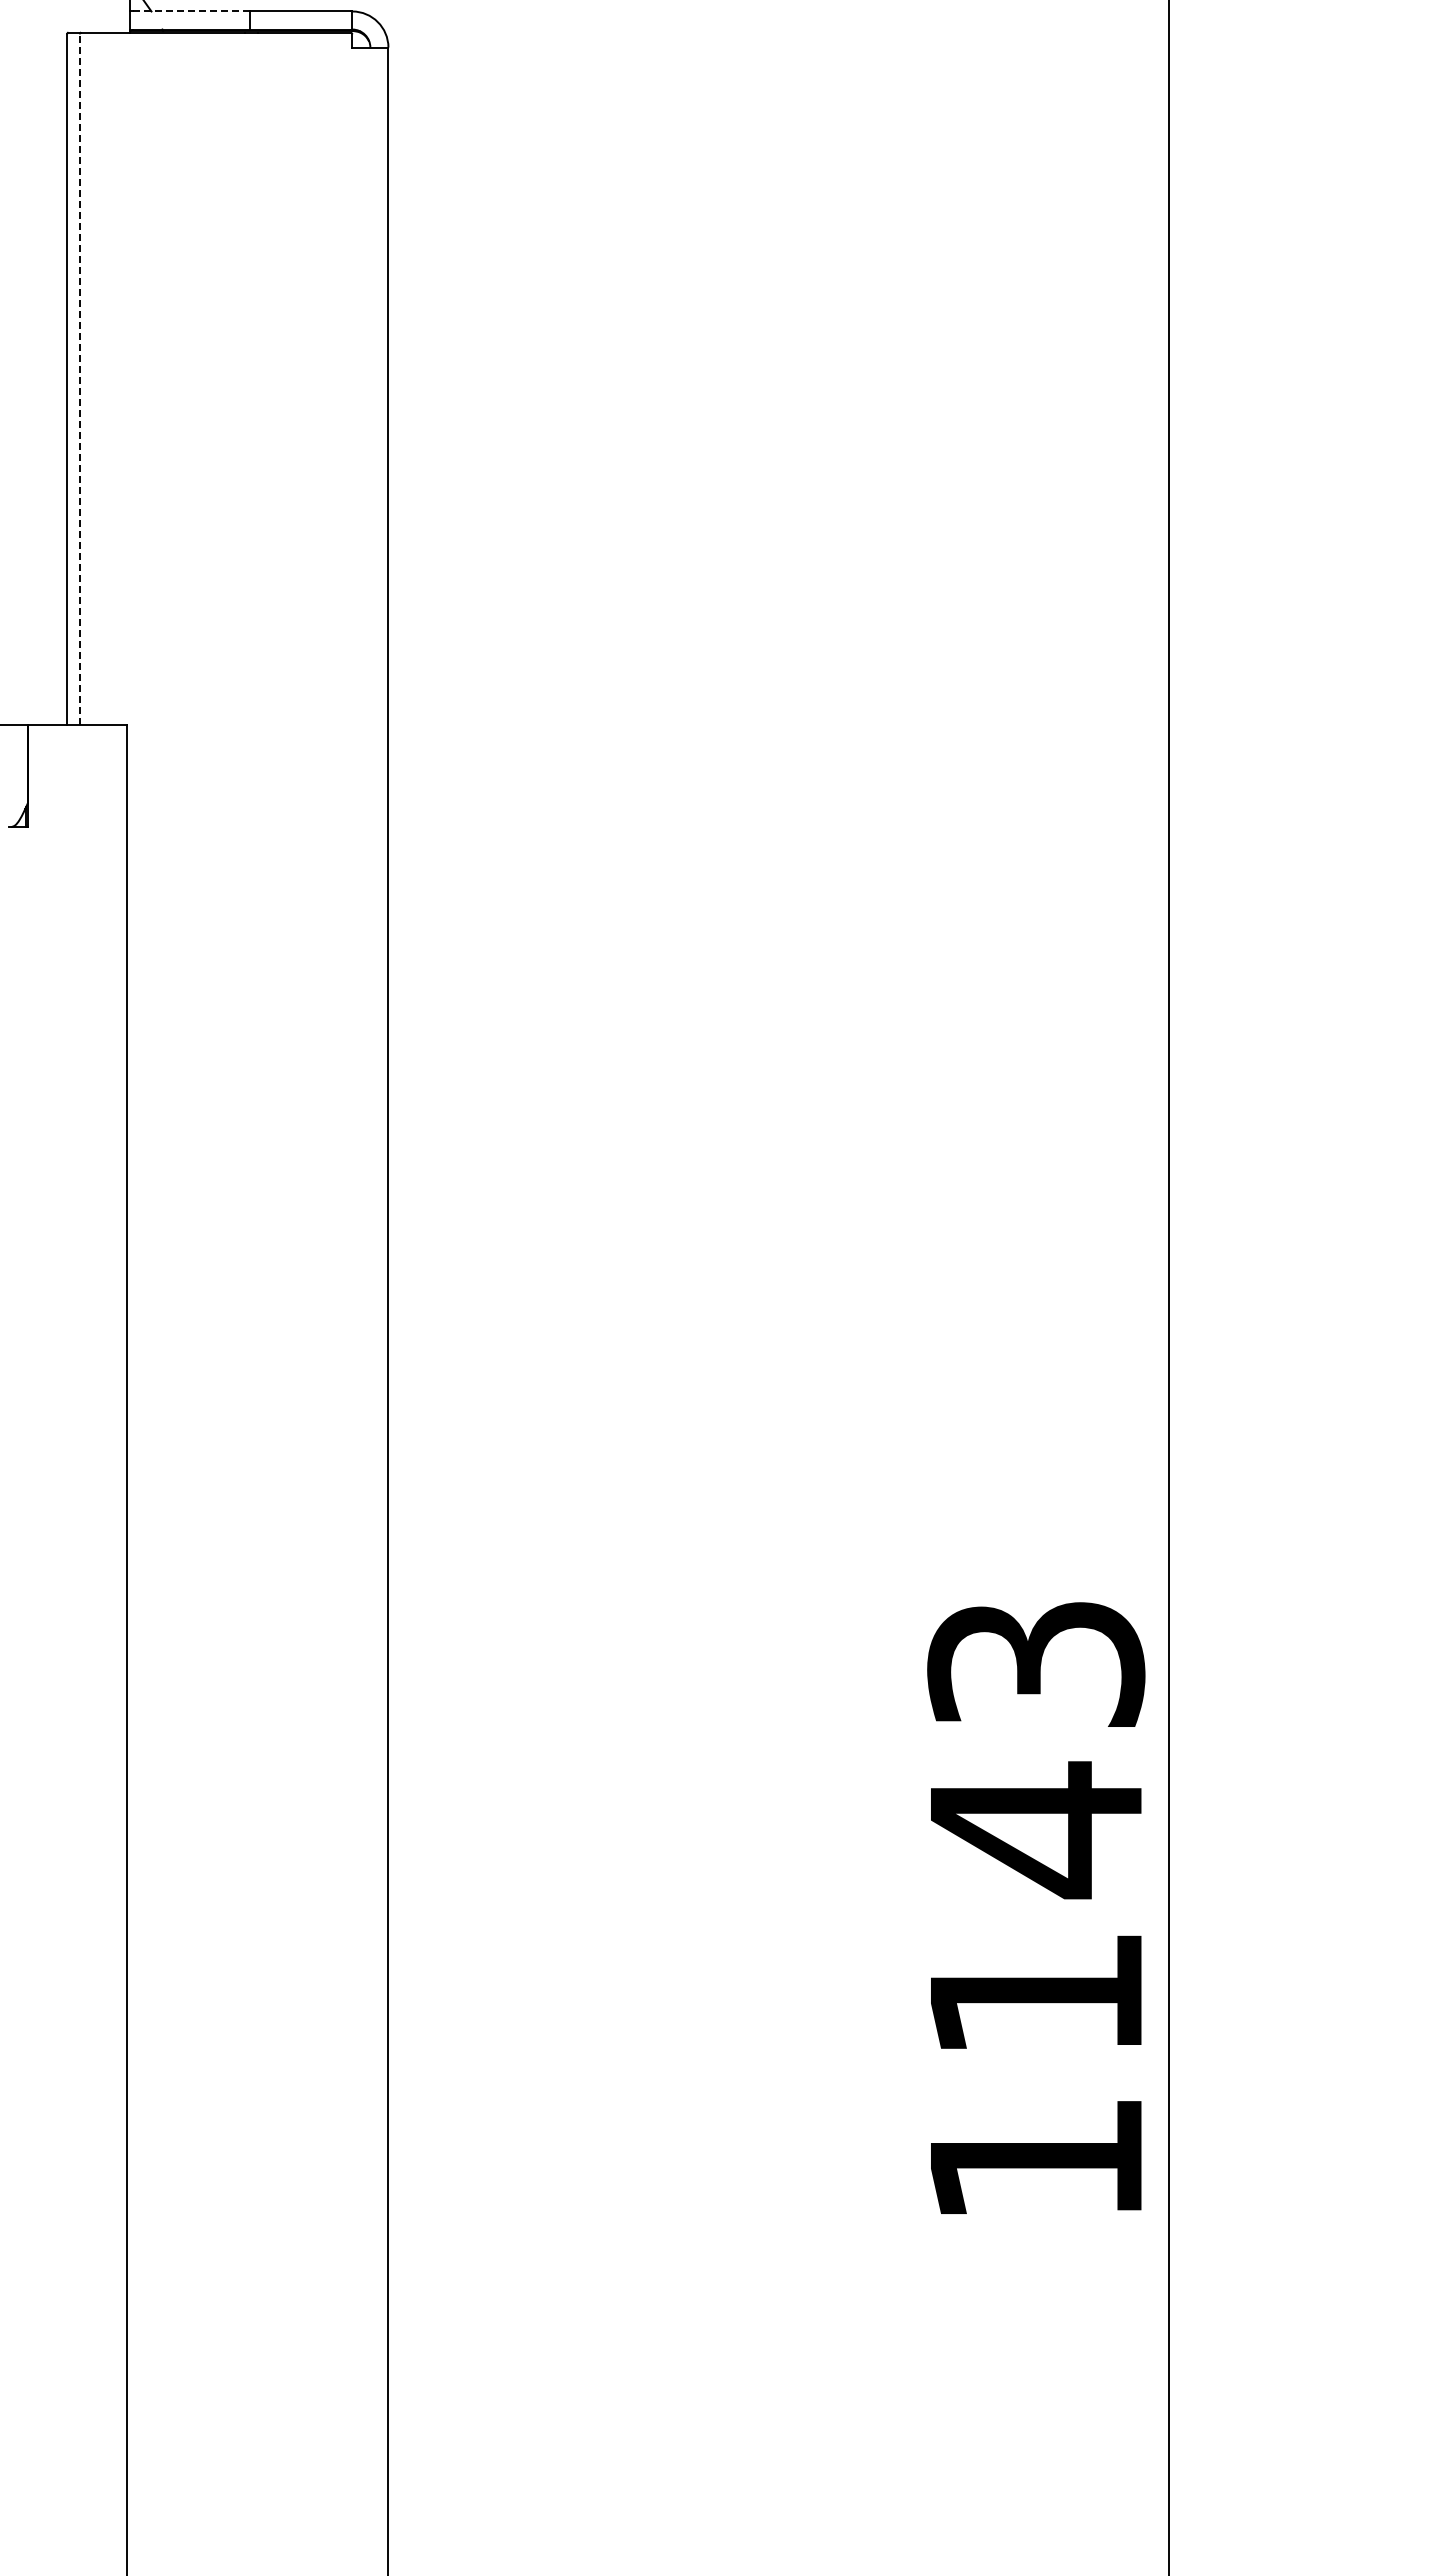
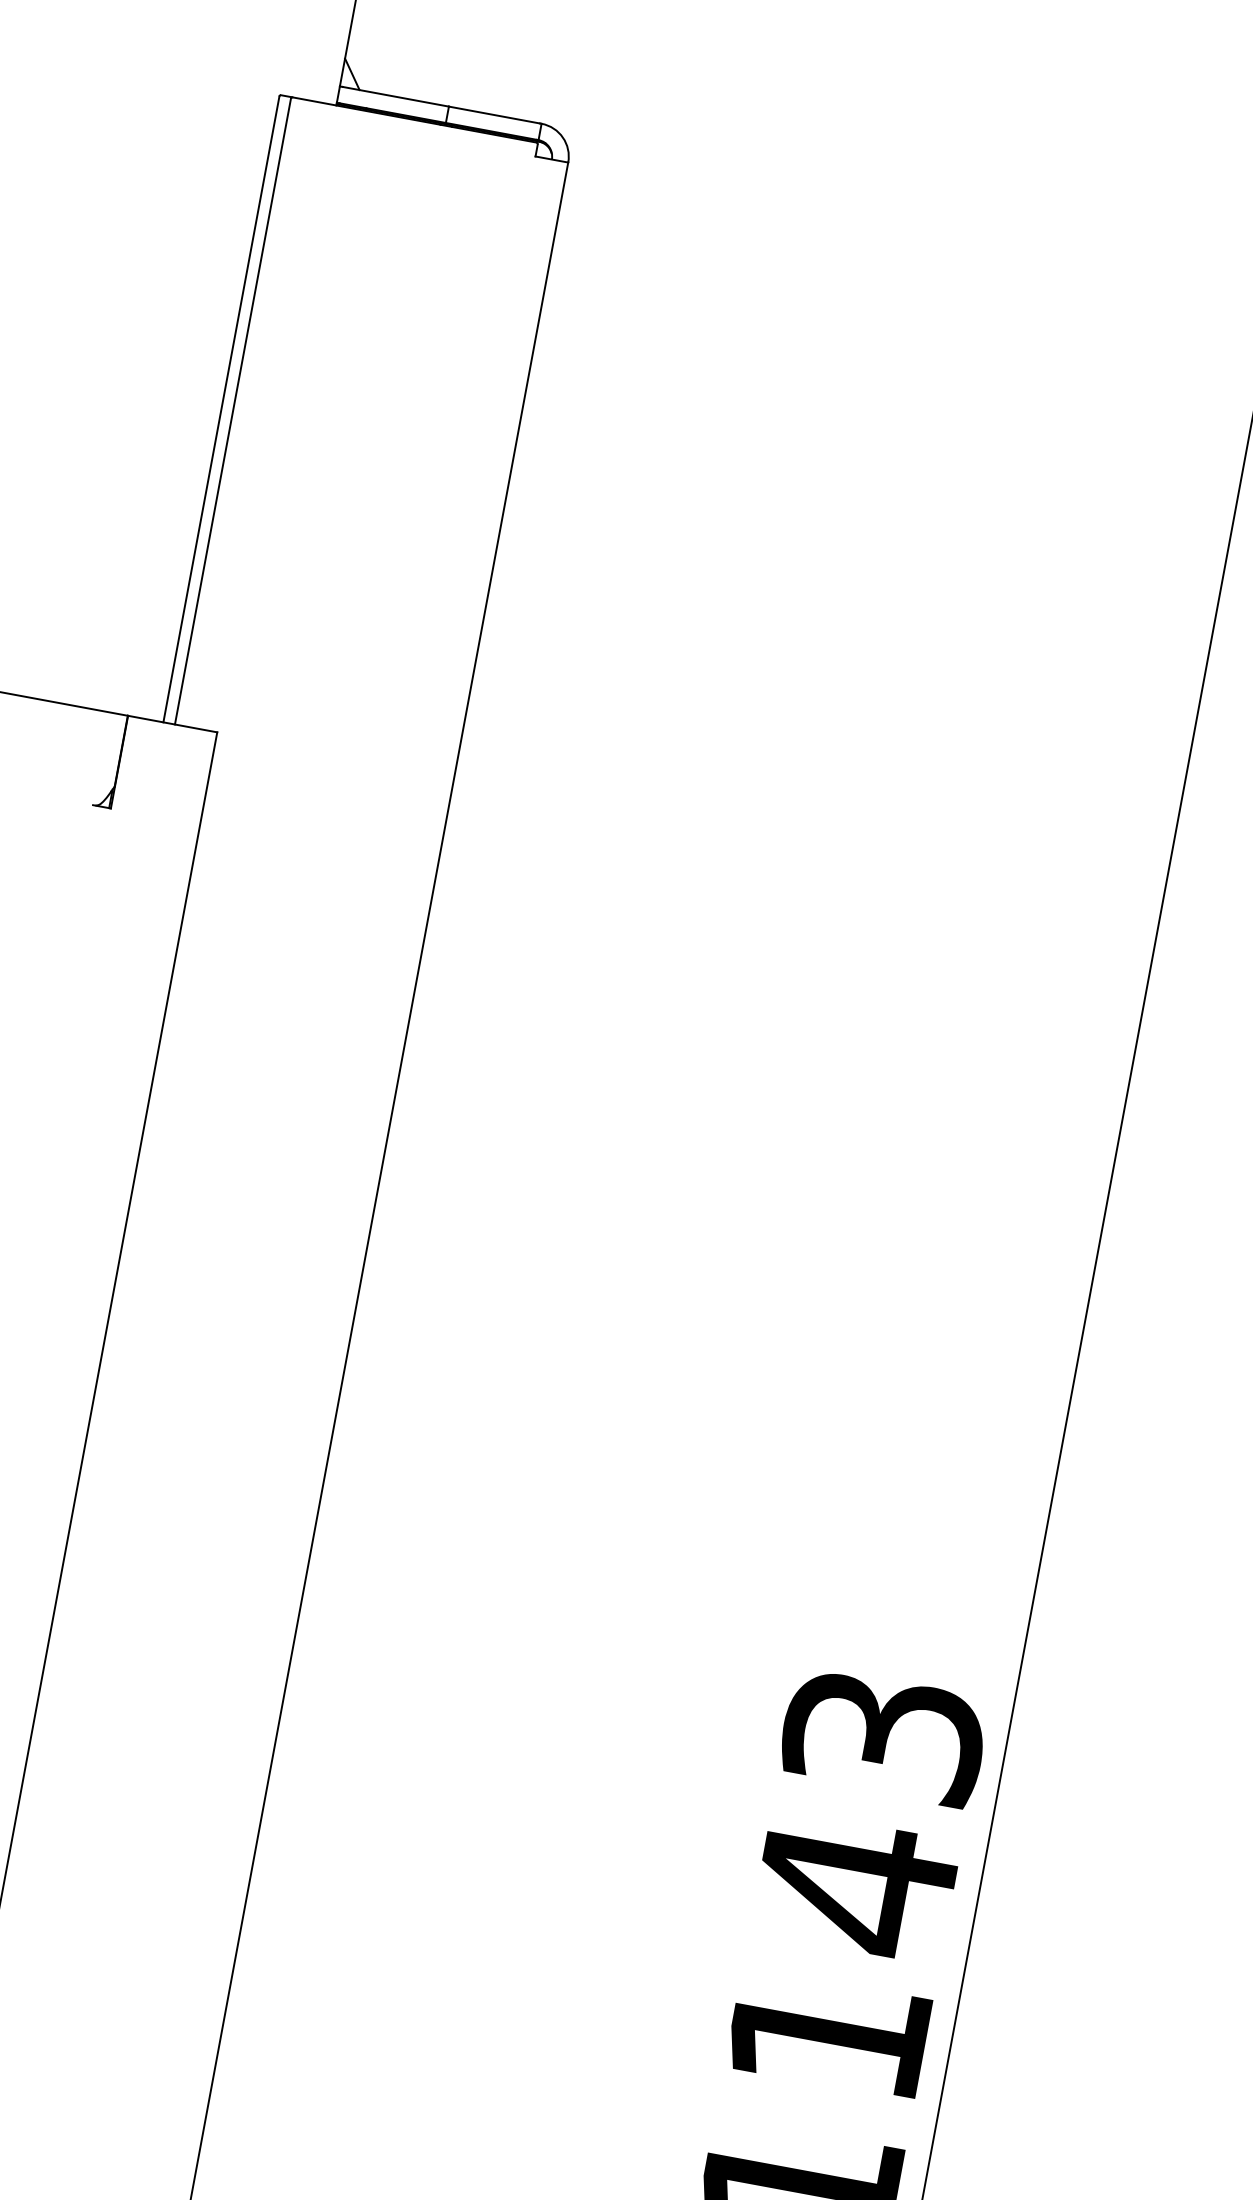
line: (191, 11) -> (395, 96), dashed -> solid
line: (79, 379) -> (232, 411), dashed -> solid

